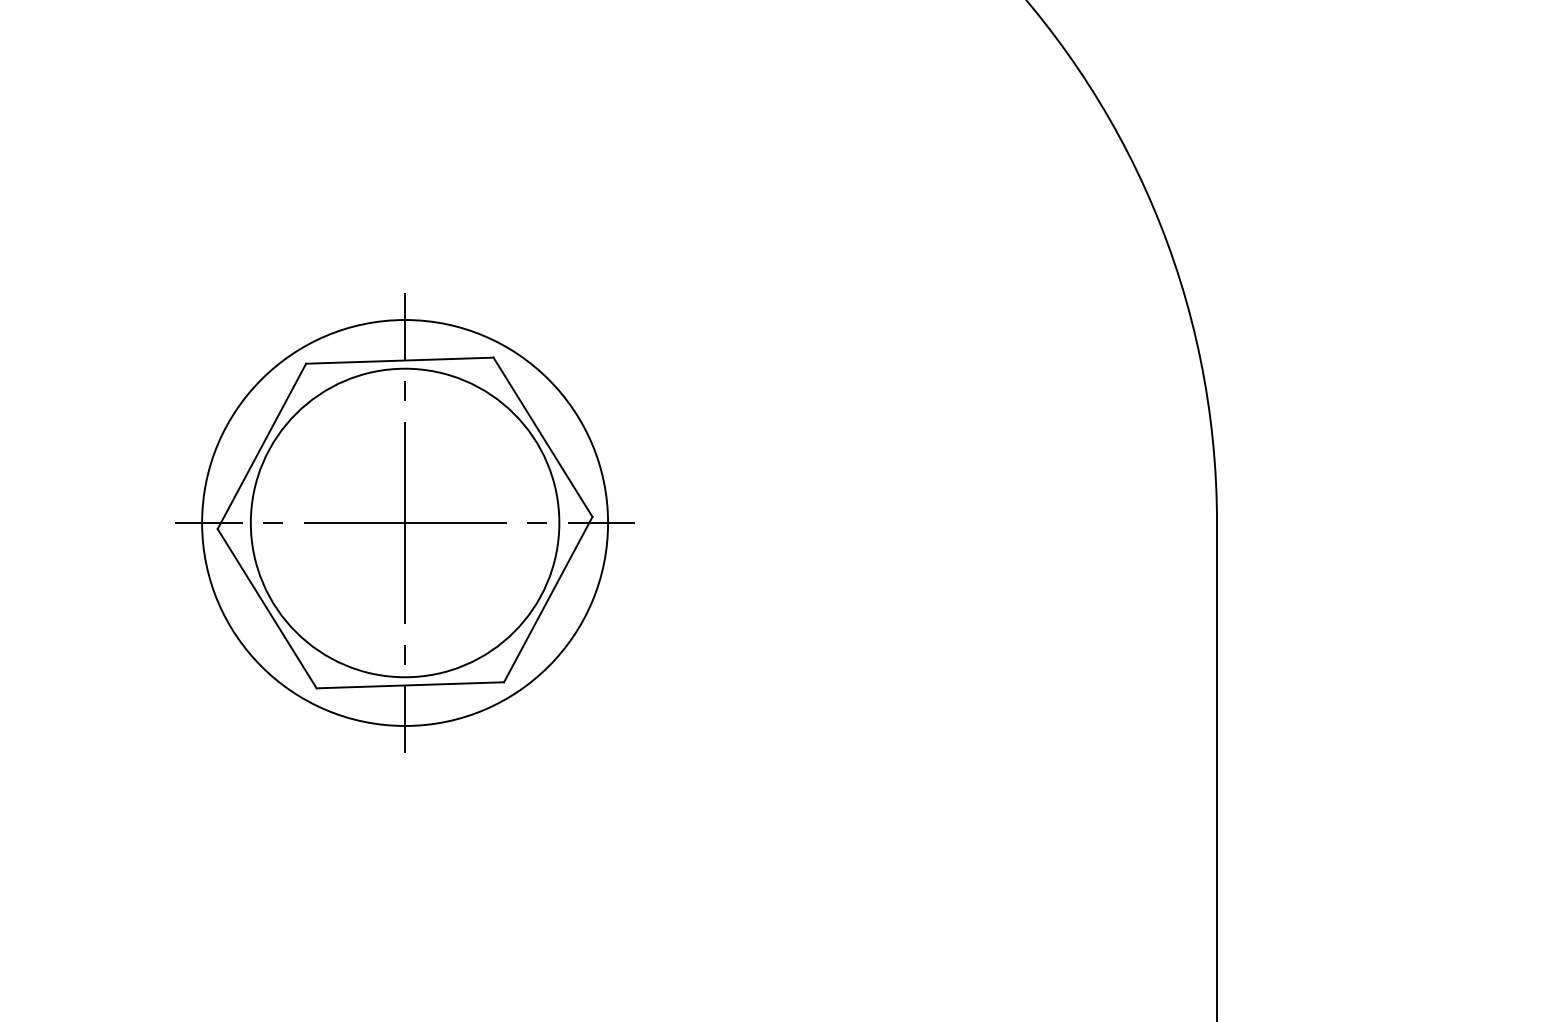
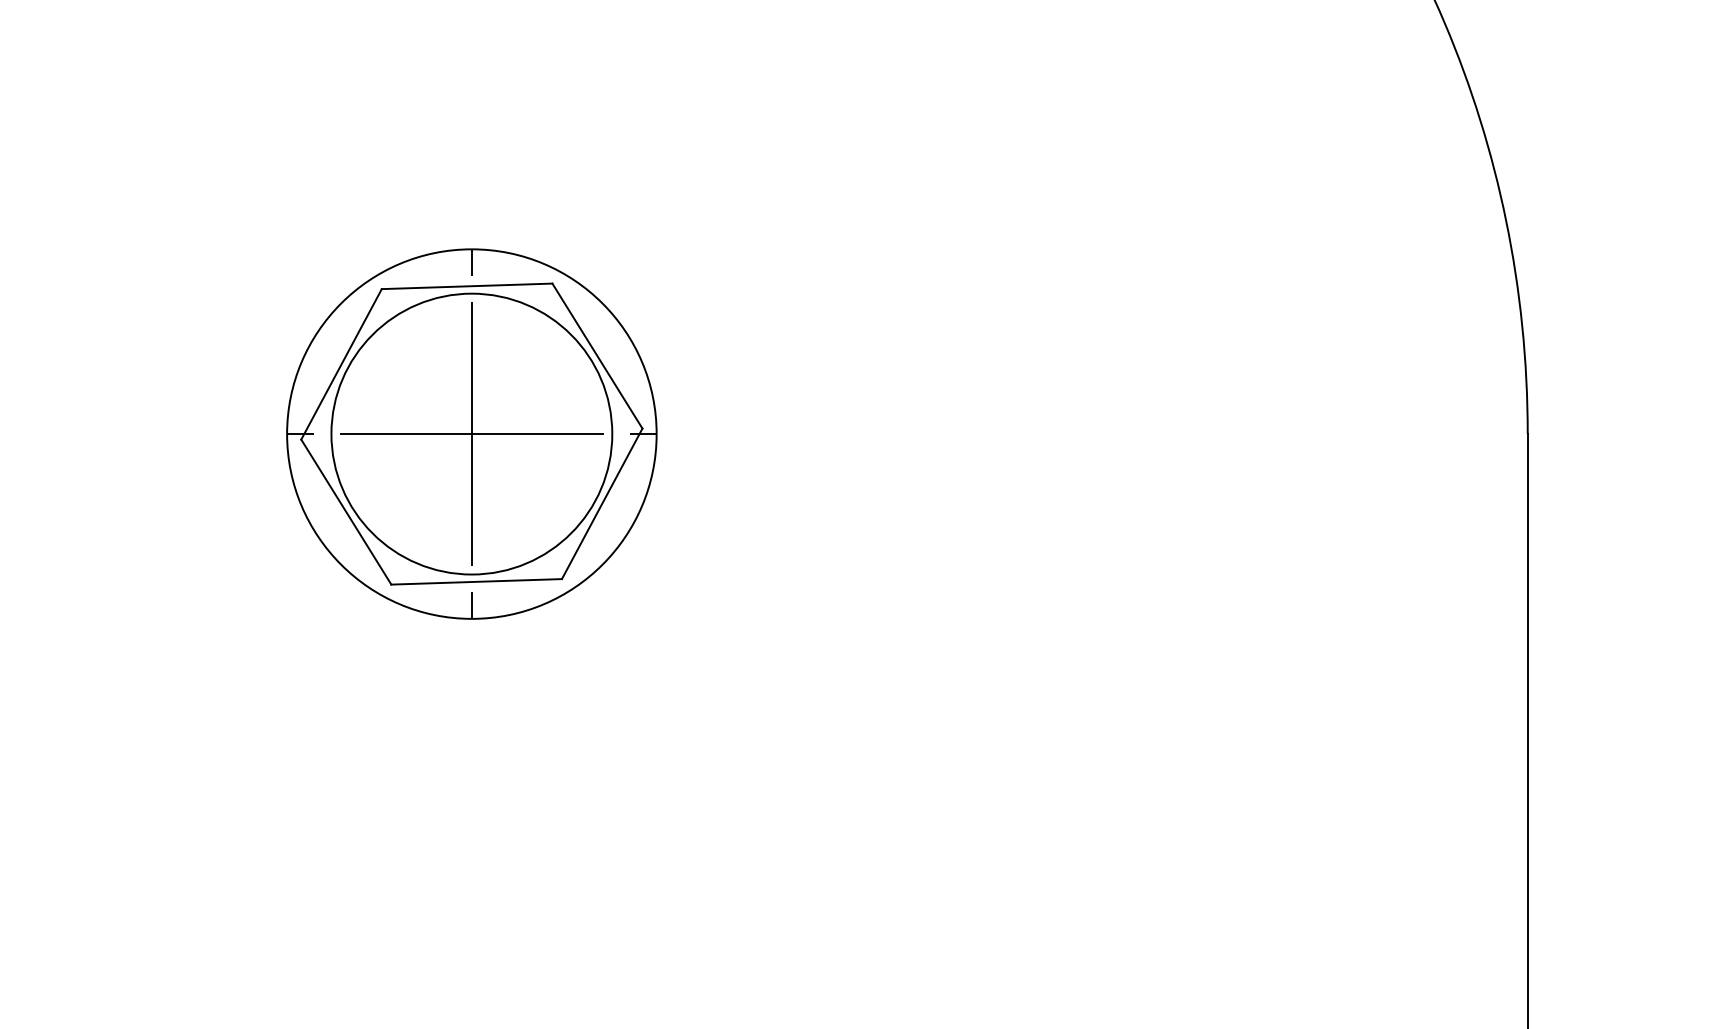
part: (404, 522) -> (471, 433), size x0.7

